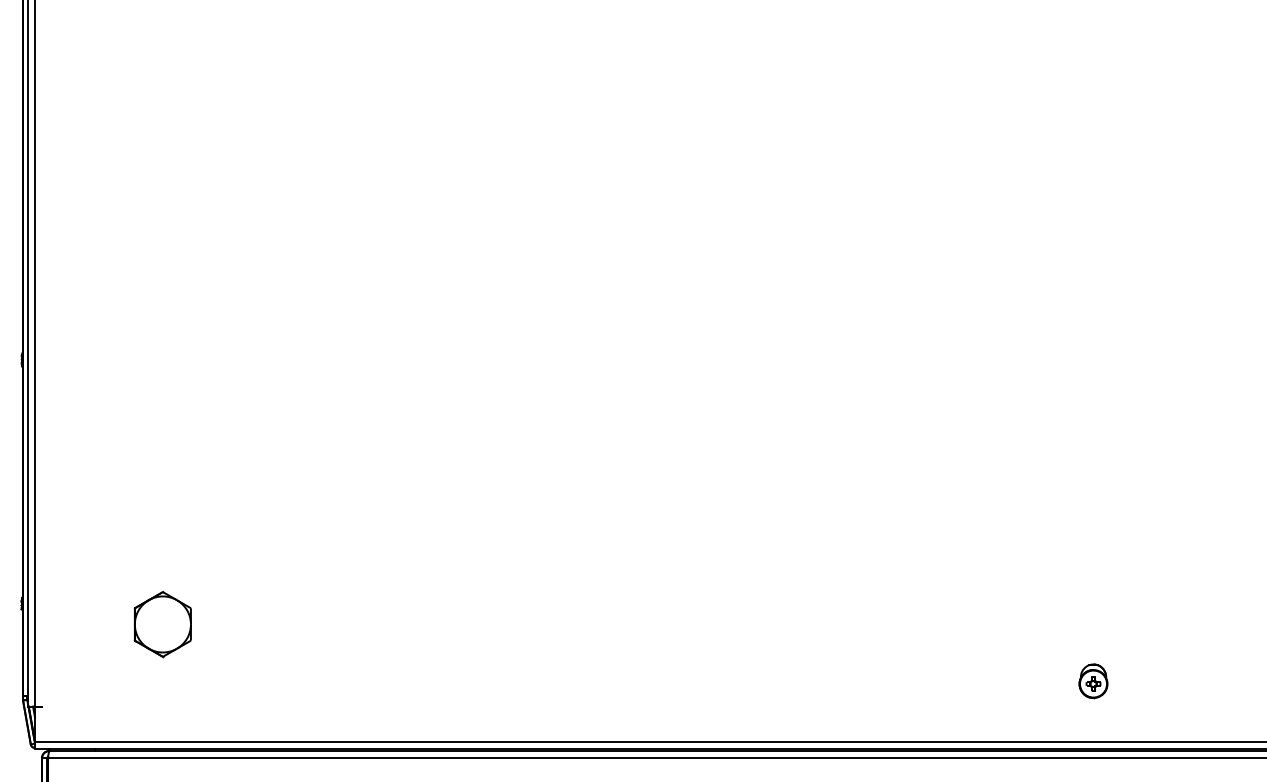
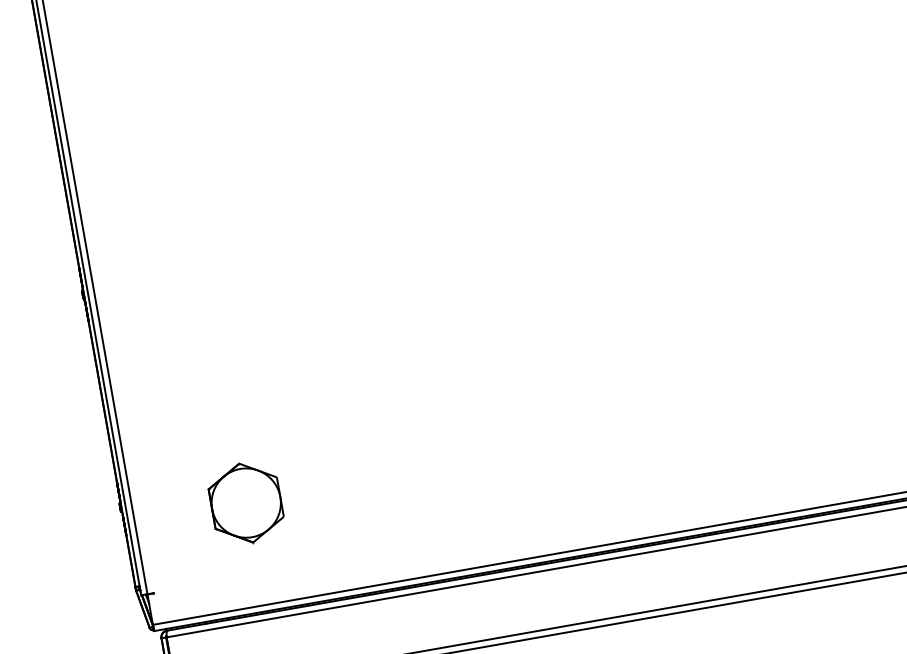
part: (162, 624) -> (245, 503), size x1.4

